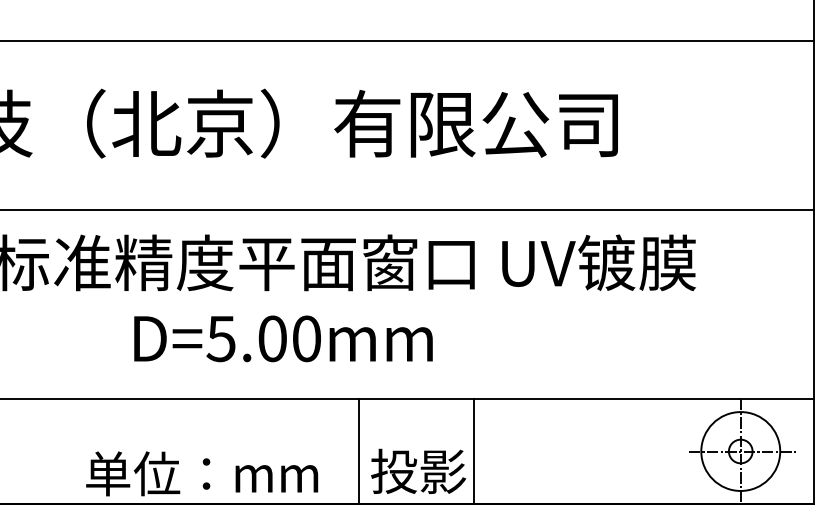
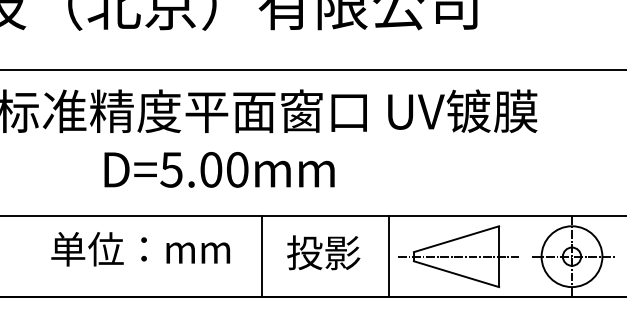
line: (359, 451) -> (262, 256), moved
line: (473, 451) -> (389, 256), moved
part: (593, 451) -> (458, 256), added
text: (418, 470) -> (323, 252), moved
text: (202, 473) -> (140, 248), moved

